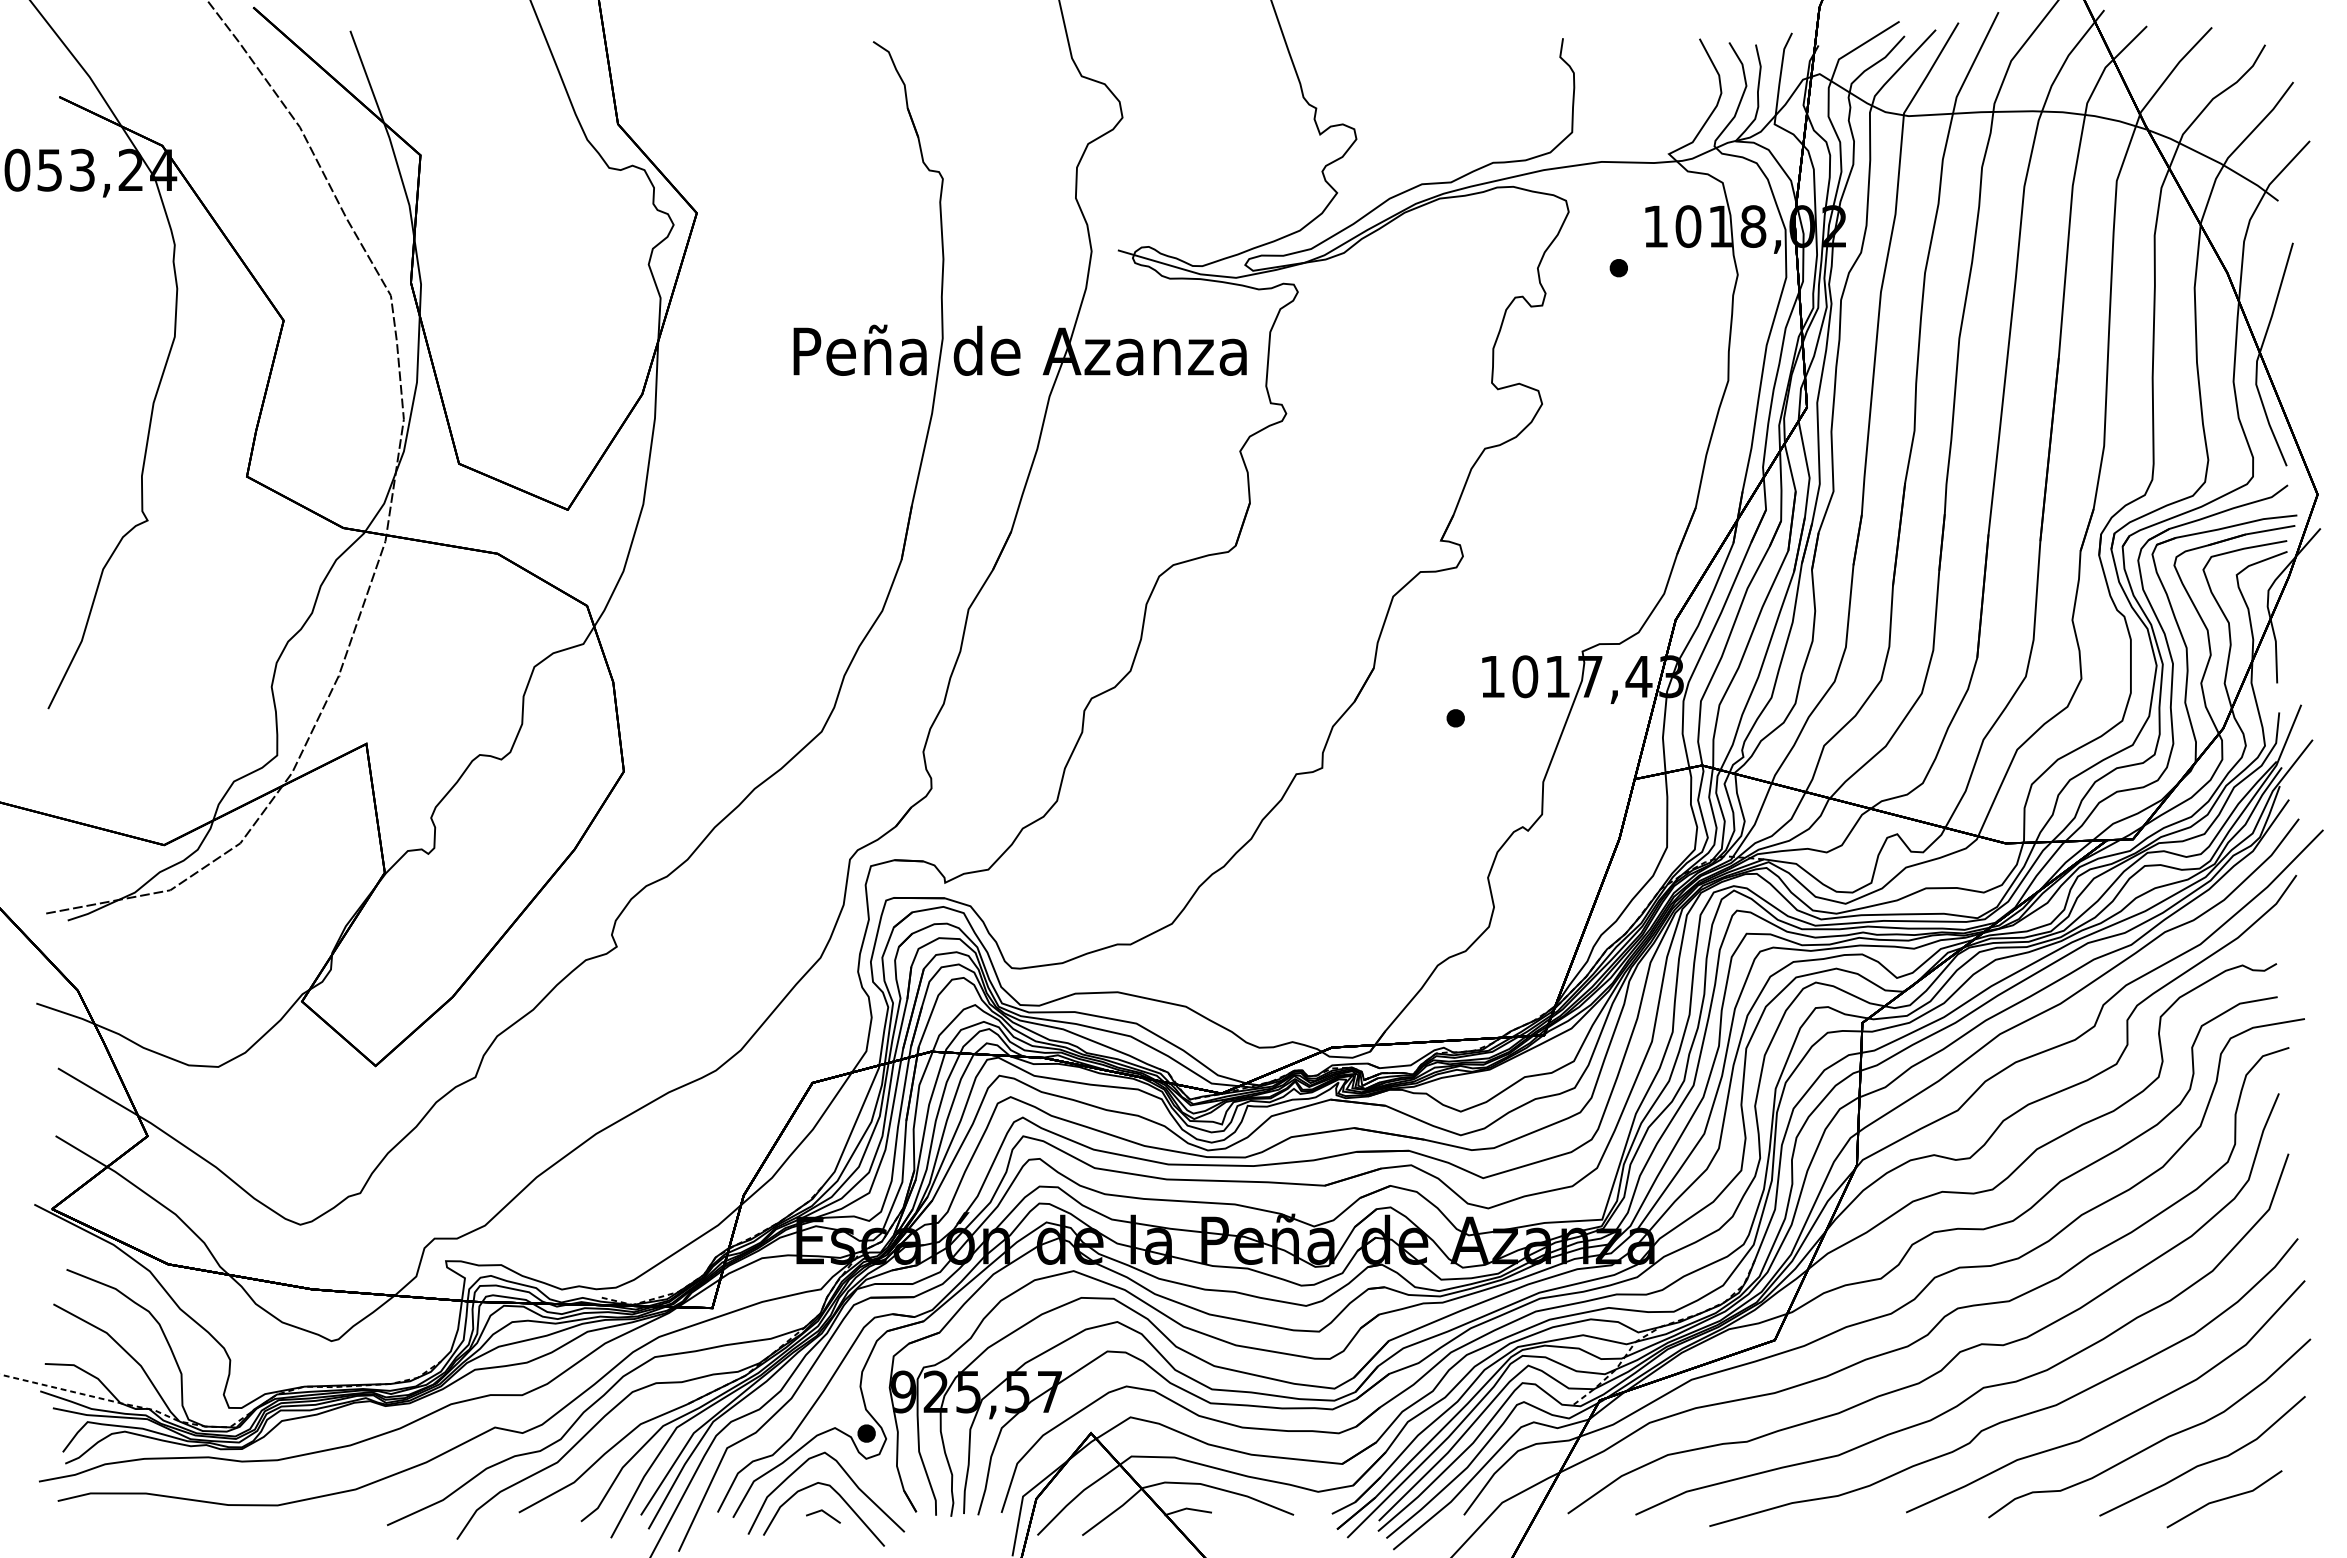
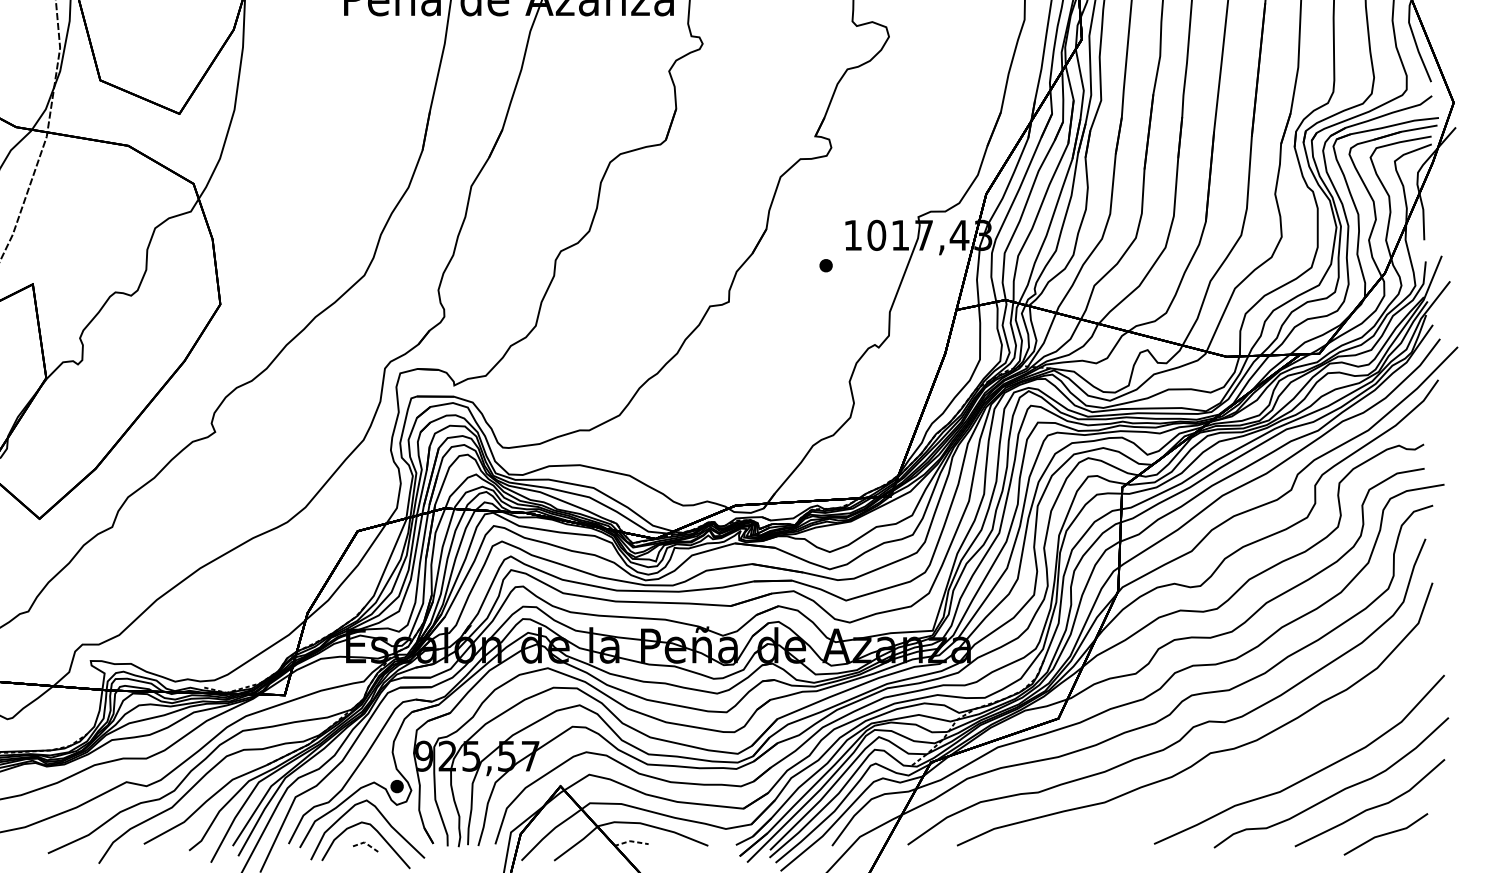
curve: (2012, 1417) -> (1231, 774), removed
line: (1187, 1508) -> (630, 841), solid -> dashed
line: (824, 1511) -> (366, 843), solid -> dashed

